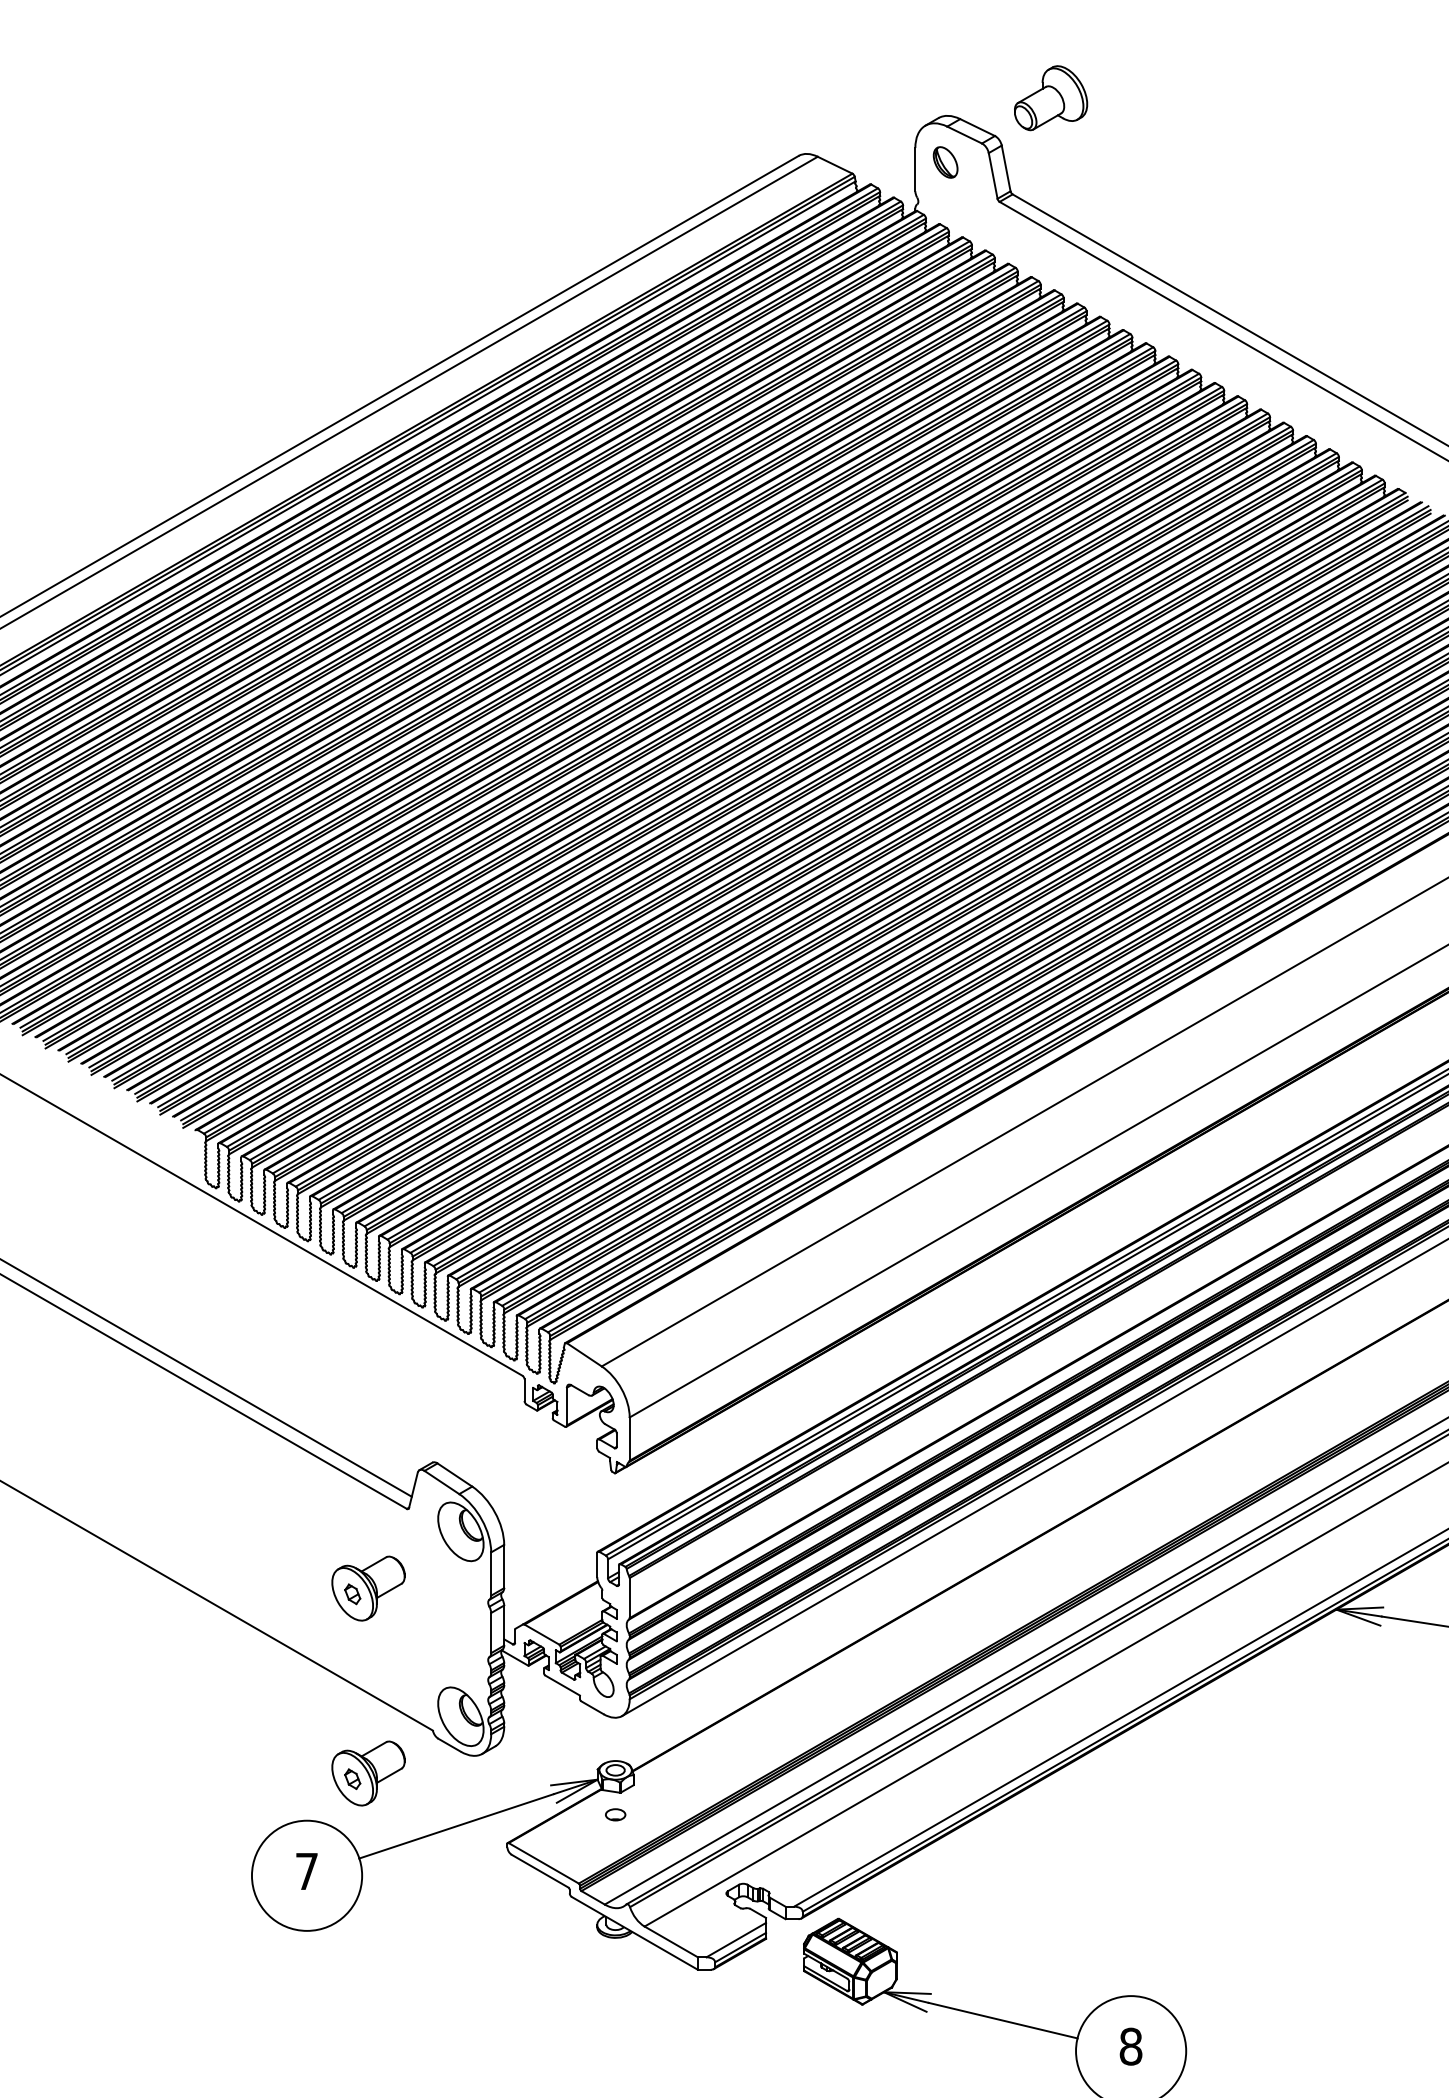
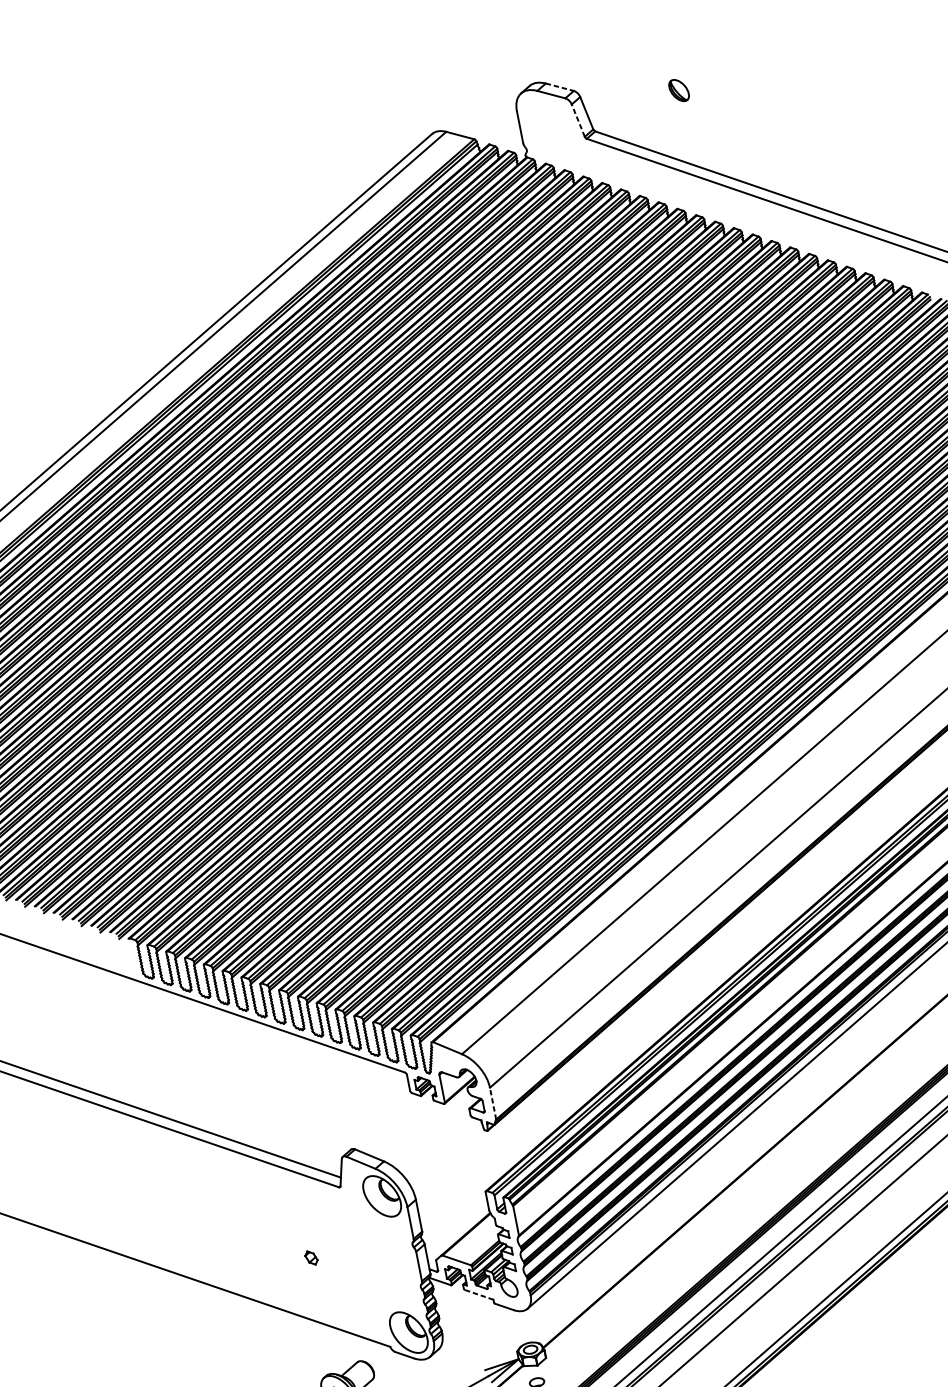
part: (1051, 98) -> (610, 55), removed
line: (978, 127) -> (560, 87), solid -> dashed
part: (945, 162) -> (678, 90), moved
line: (993, 175) -> (578, 120), solid -> dashed
line: (629, 1439) -> (493, 1104), solid -> dashed
part: (368, 1588) -> (322, 1251), removed
line: (562, 1685) -> (479, 1294), solid -> dashed

